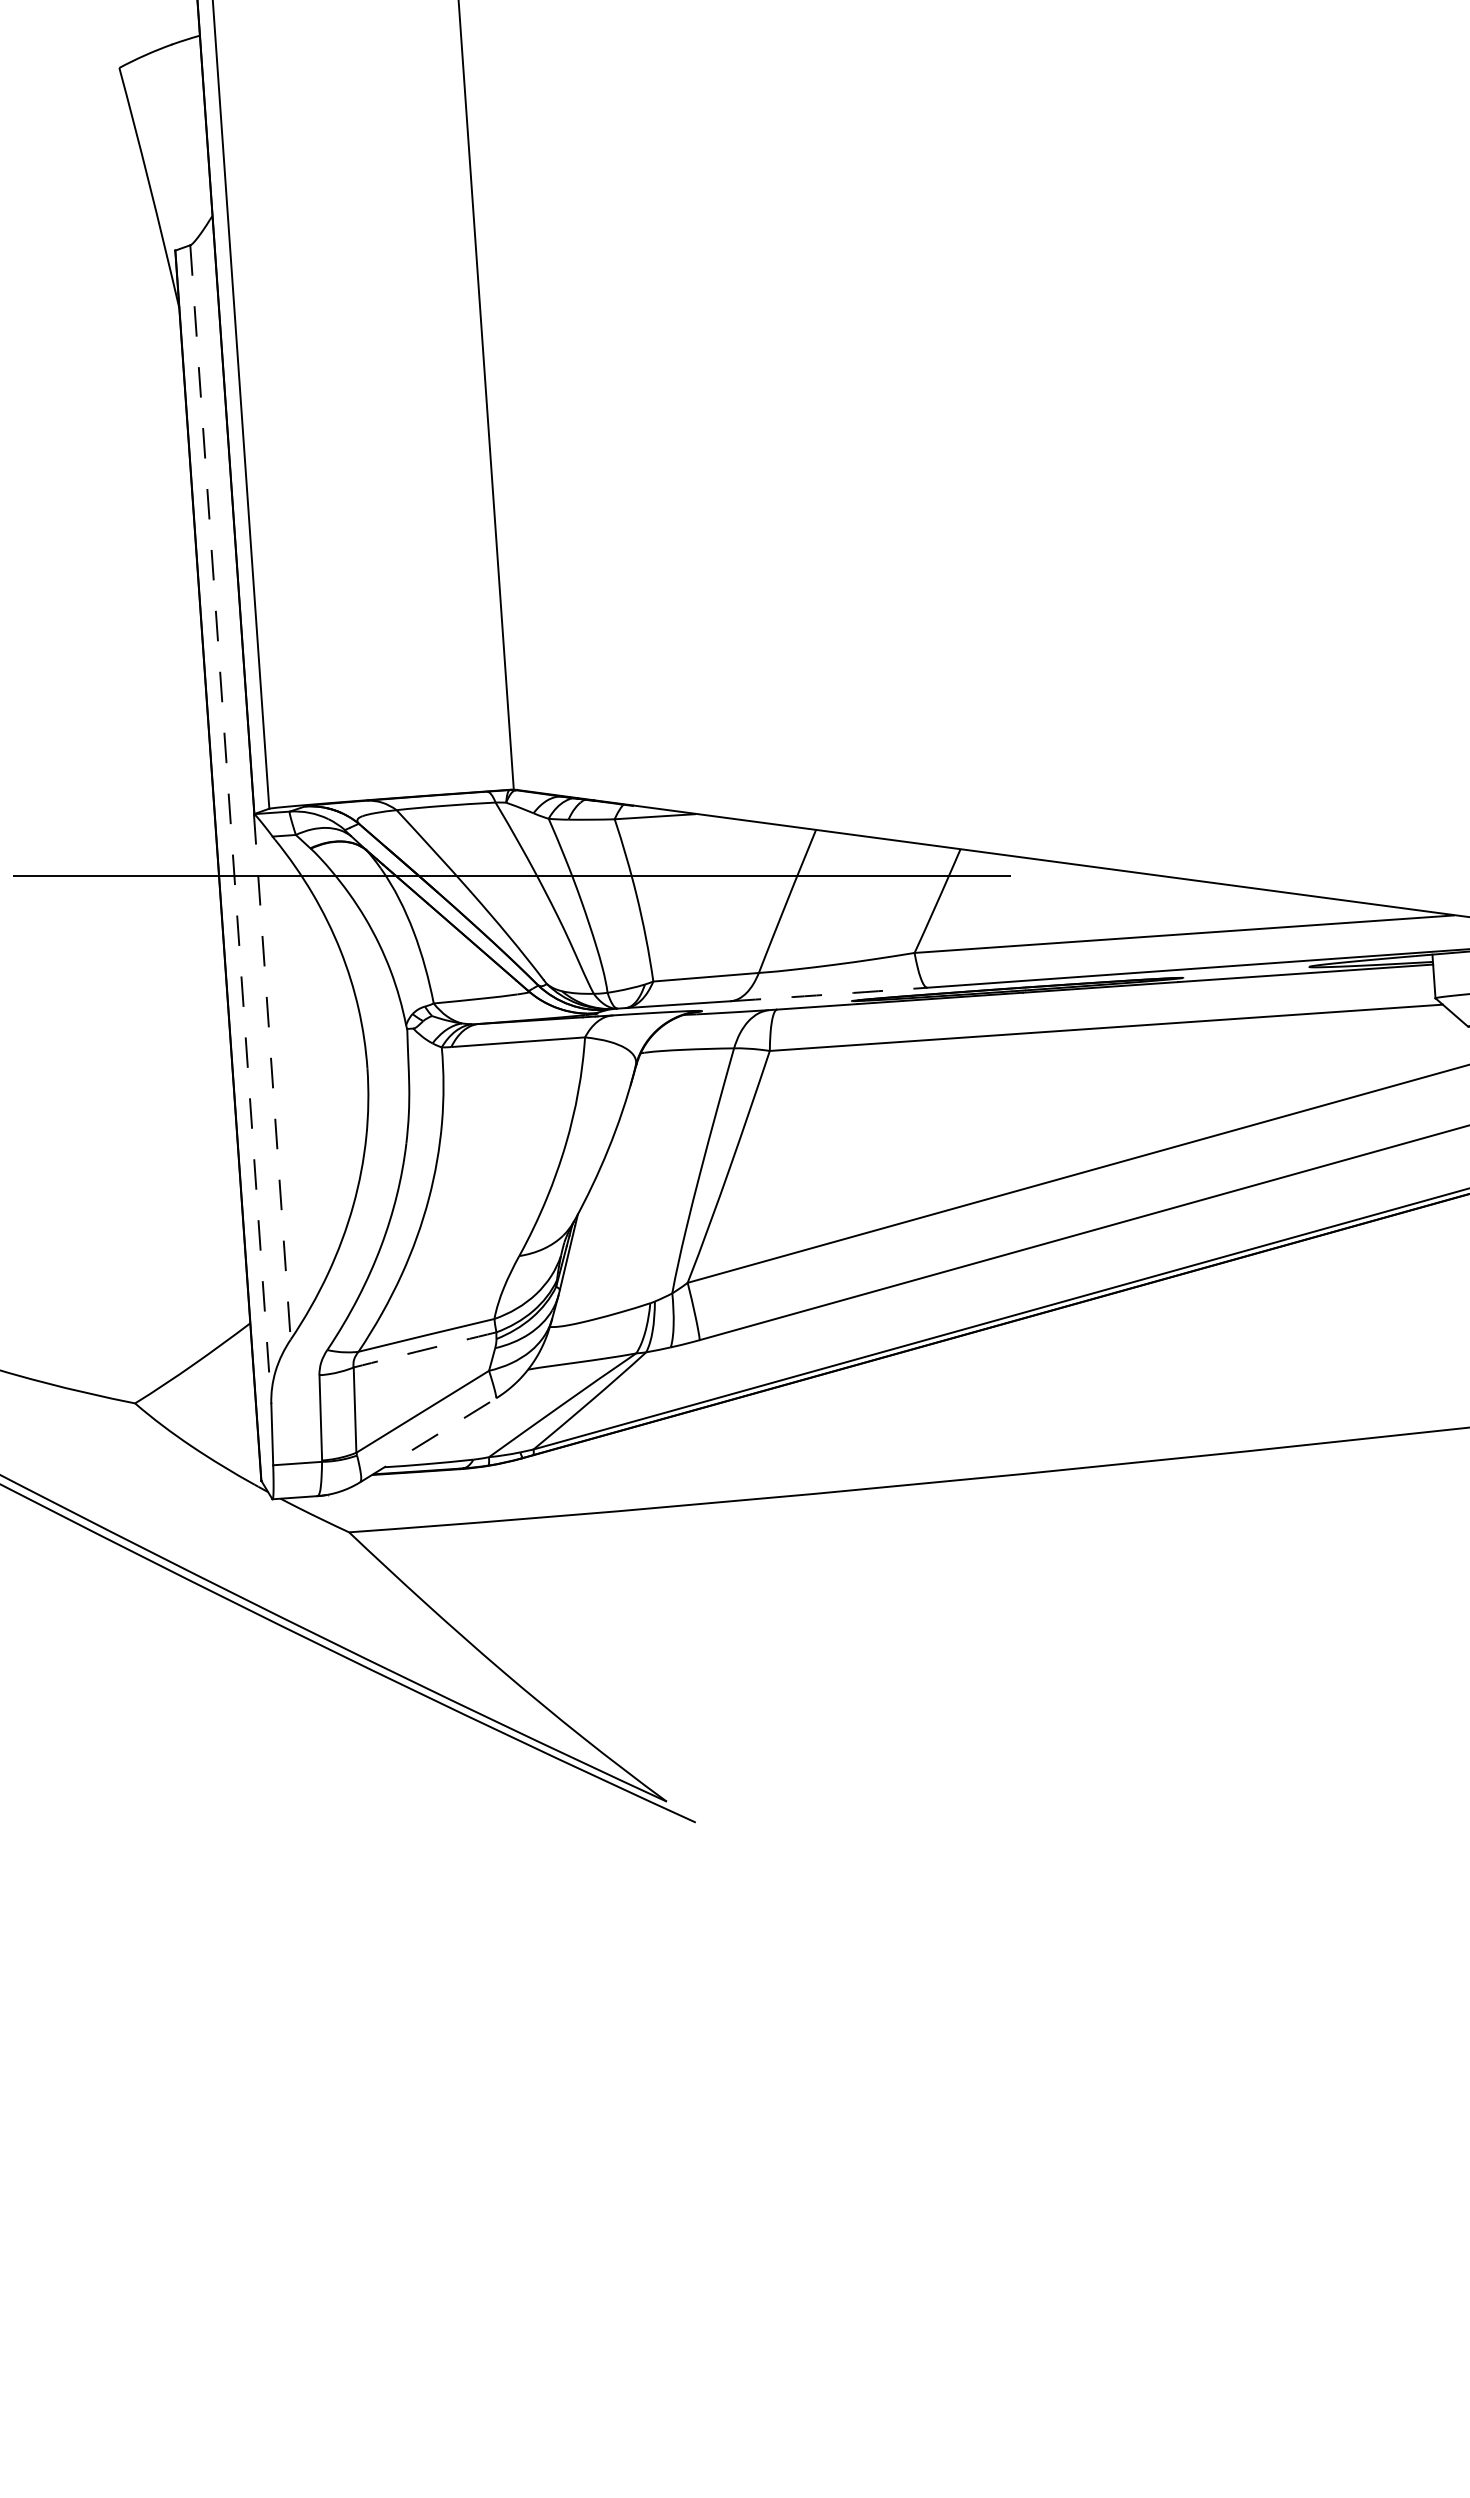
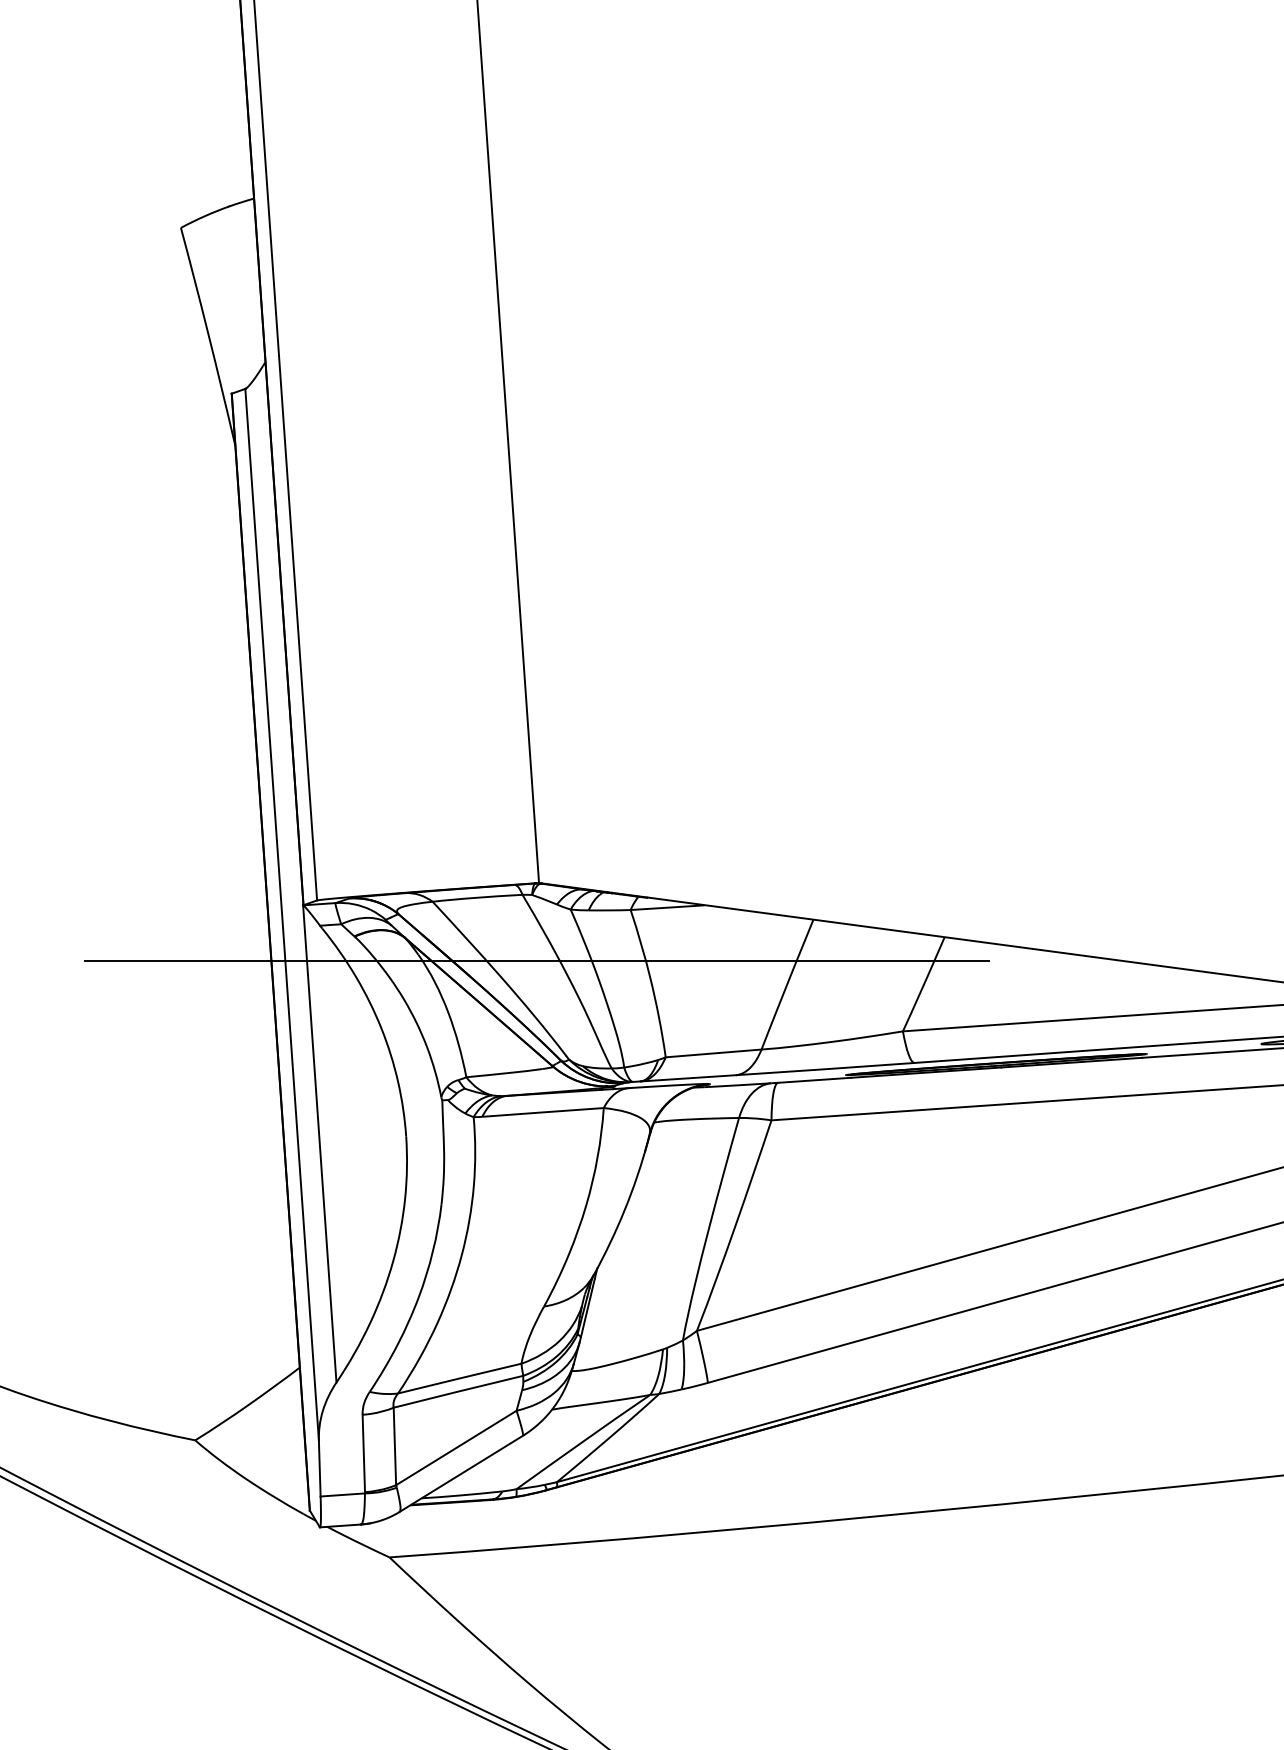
line: (230, 824) -> (281, 914), dashed -> solid
arc: (828, 994) -> (824, 1069), dashed -> solid
line: (272, 1077) -> (319, 1144), dashed -> solid
arc: (425, 1349) -> (458, 1391), dashed -> solid
line: (428, 1439) -> (461, 1473), dashed -> solid

